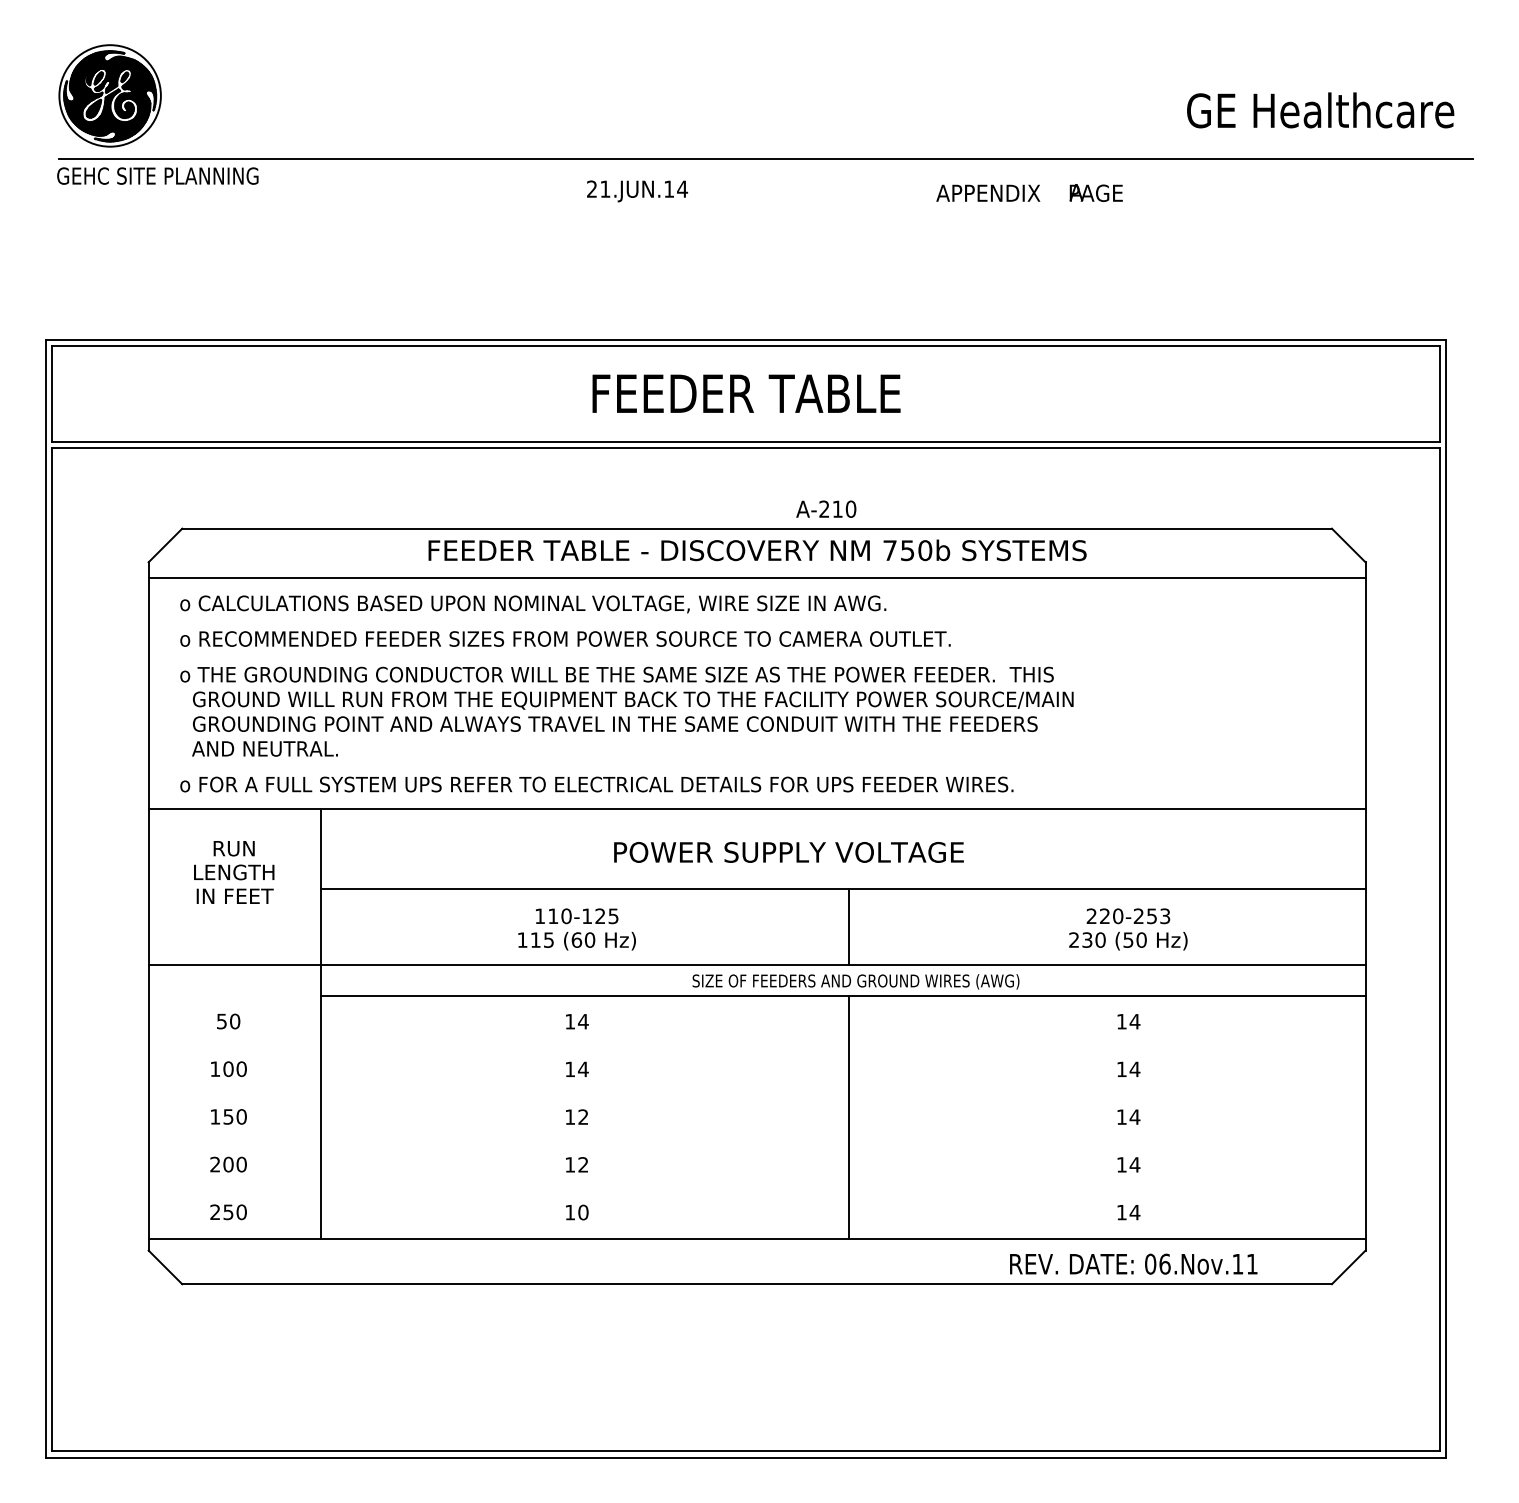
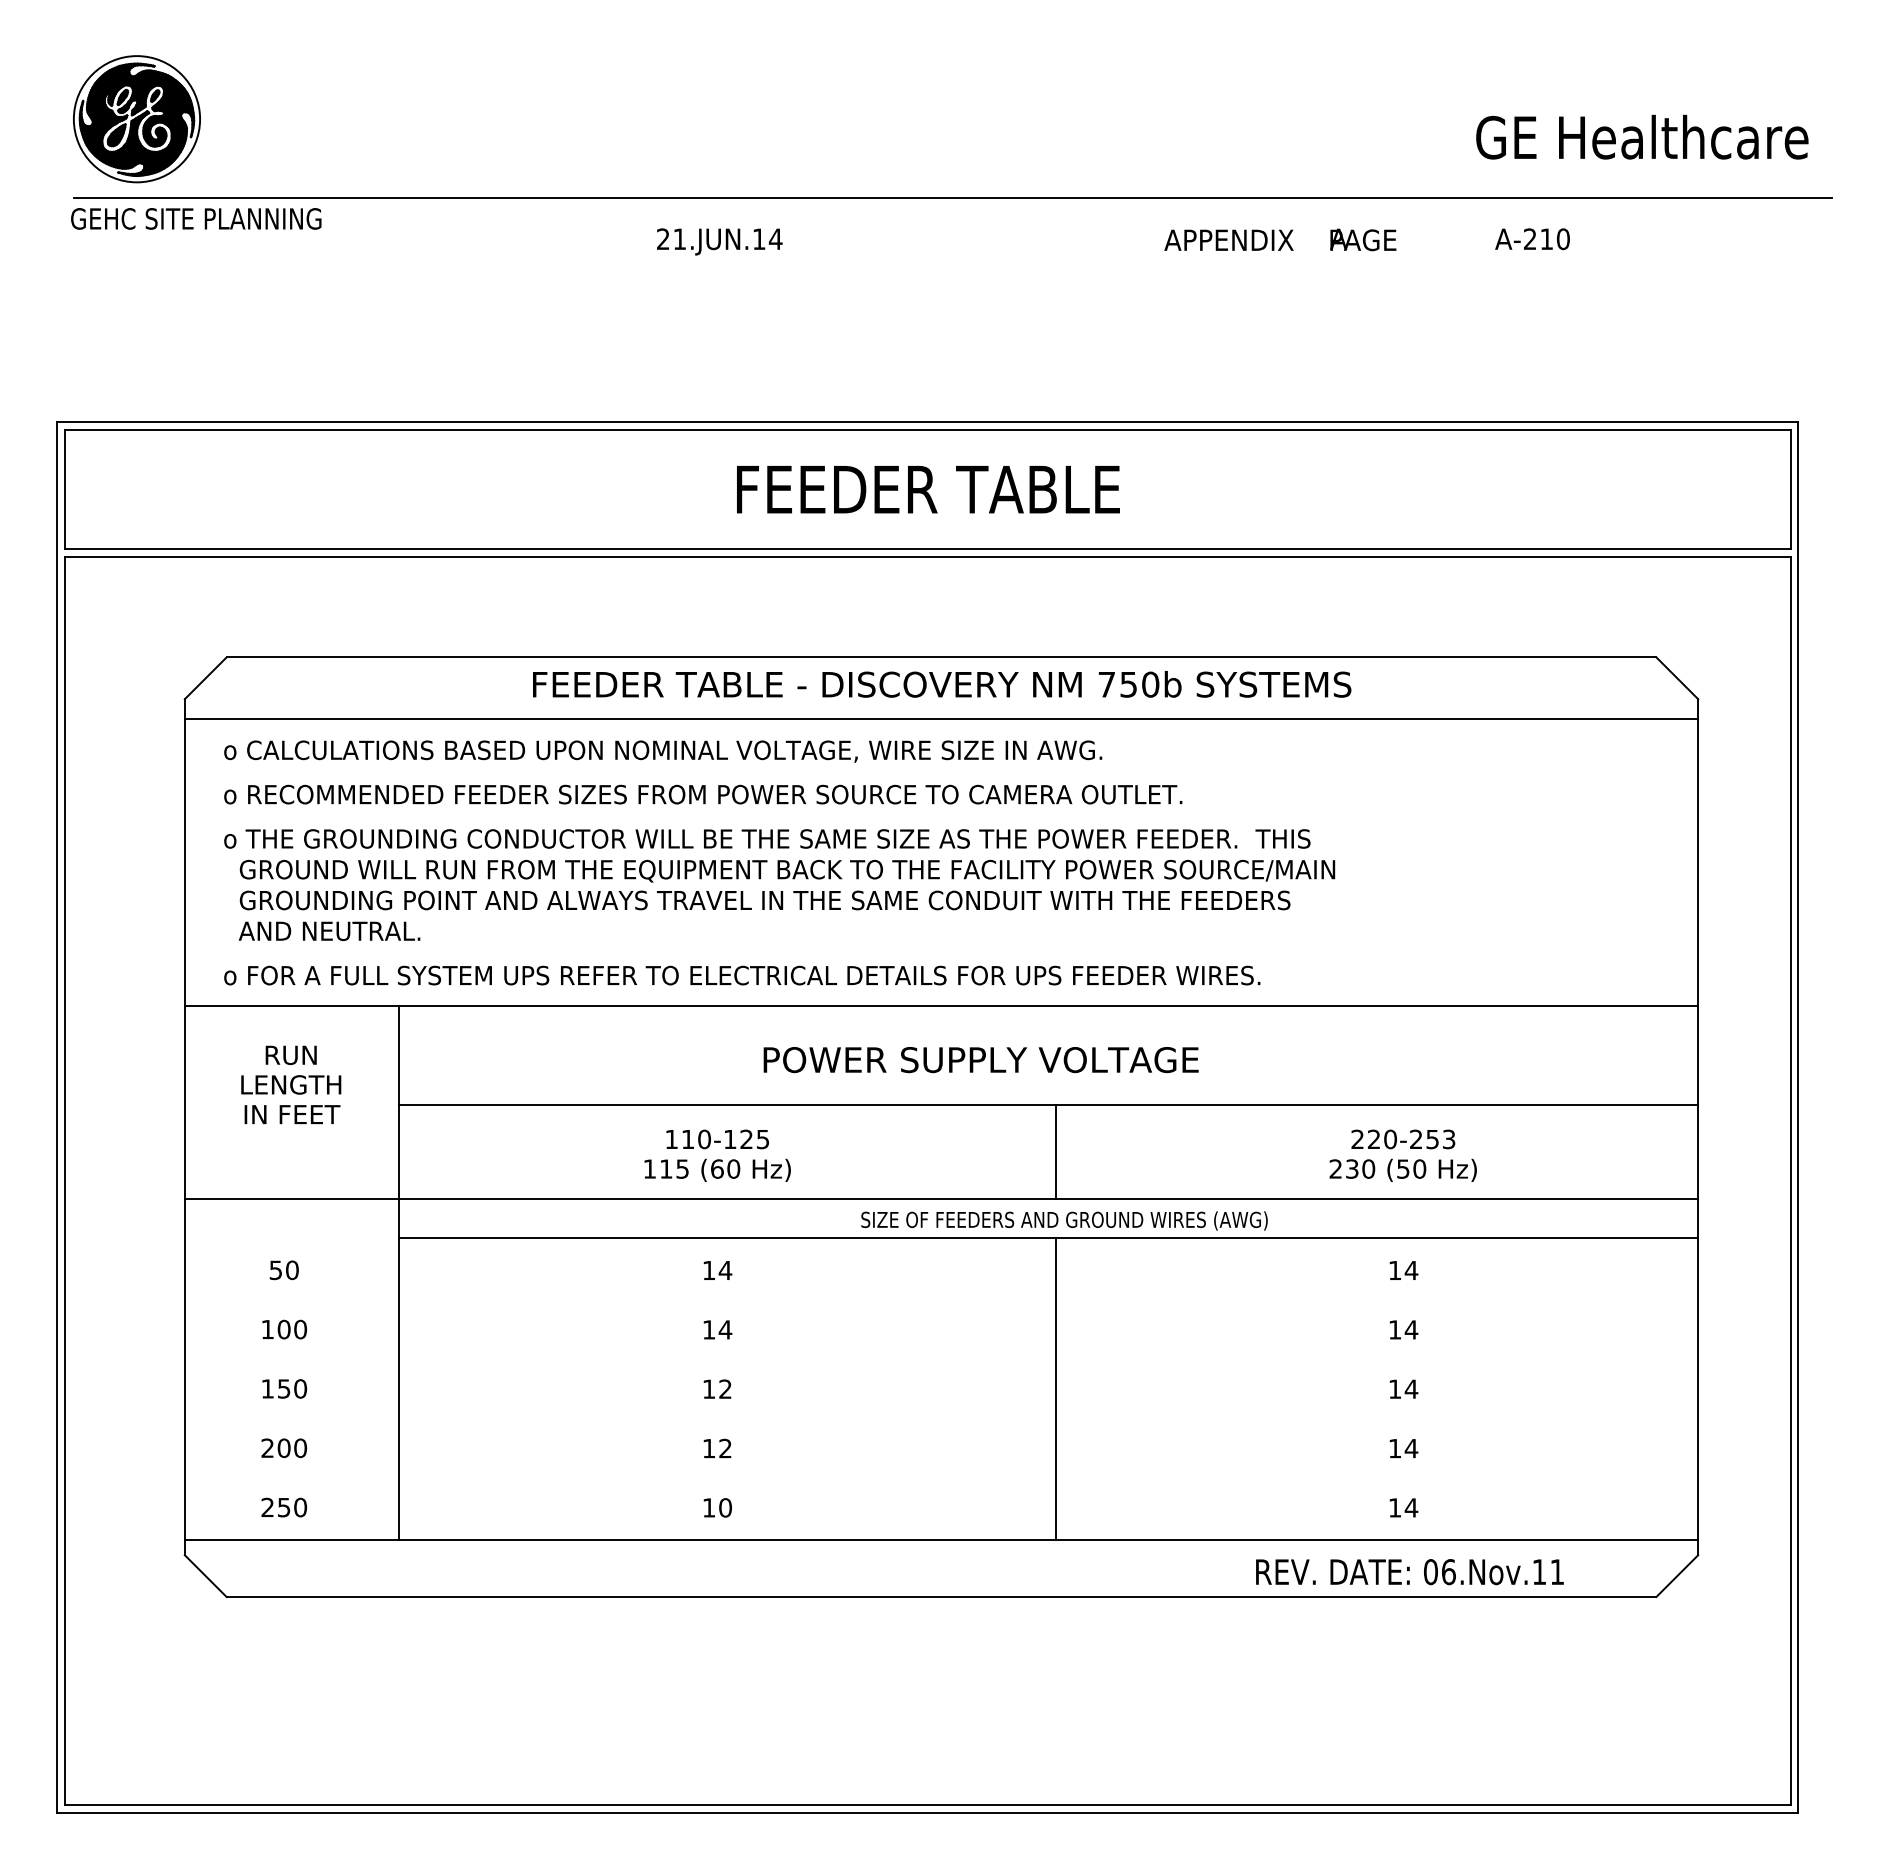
text: (637, 191) -> (719, 241), moved
text: (826, 509) -> (1532, 239), moved

